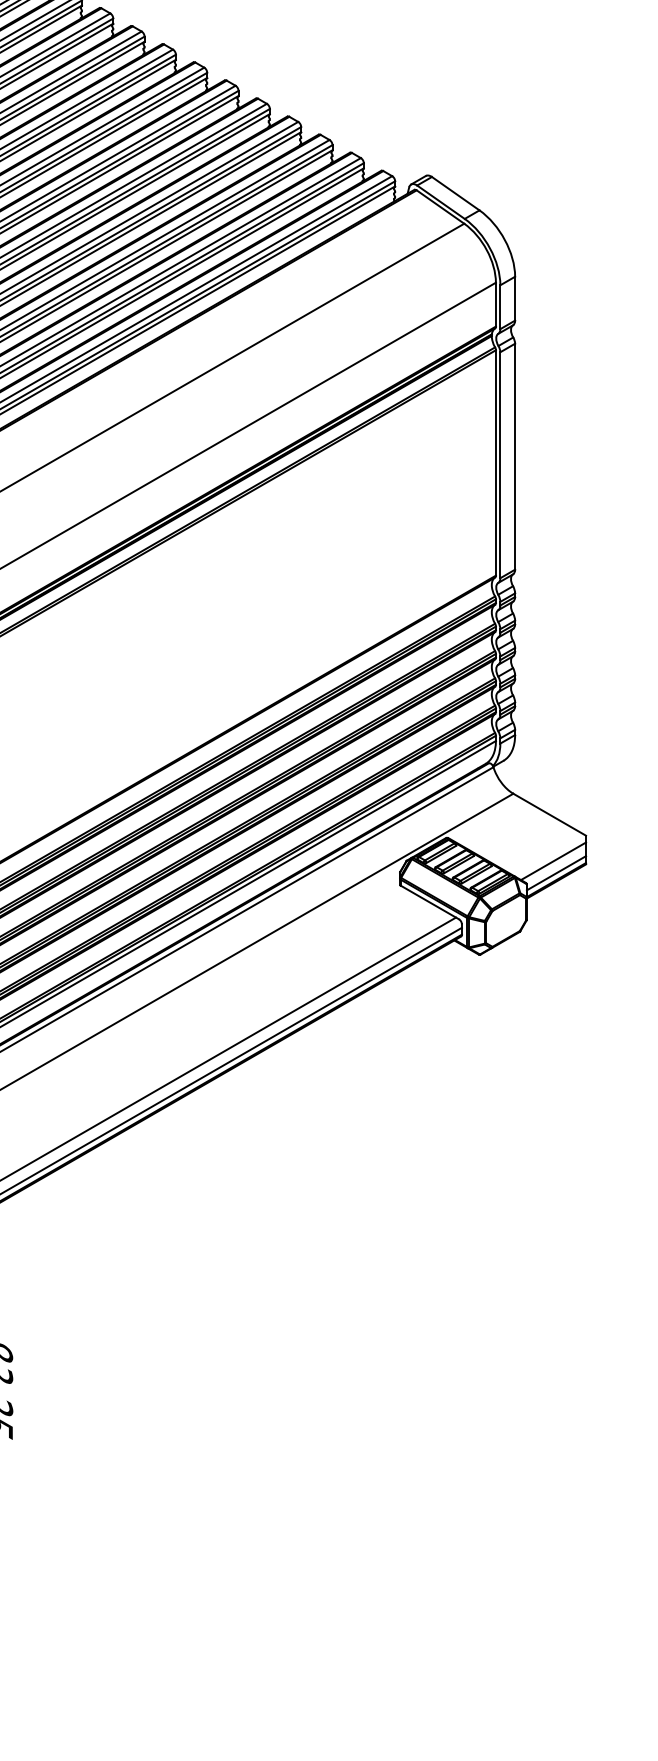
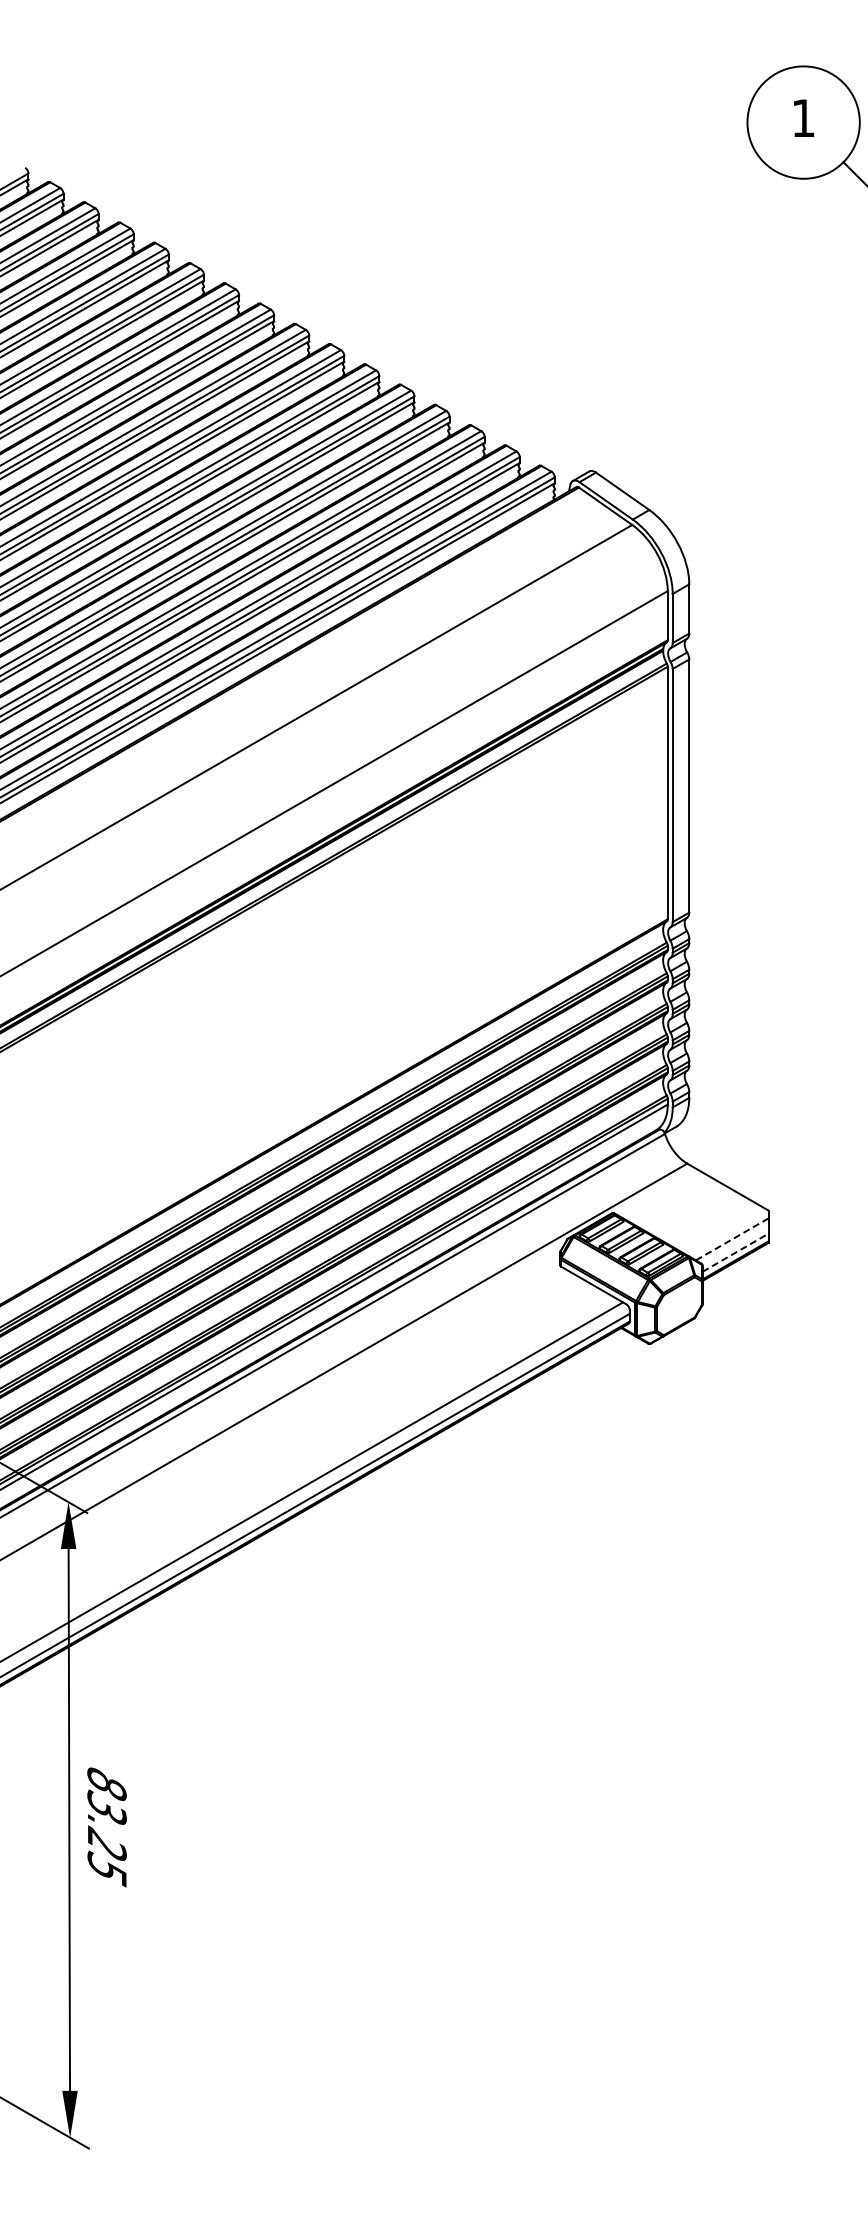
line: (553, 861) -> (732, 1239), solid -> dashed
line: (557, 873) -> (736, 1252), solid -> dashed

